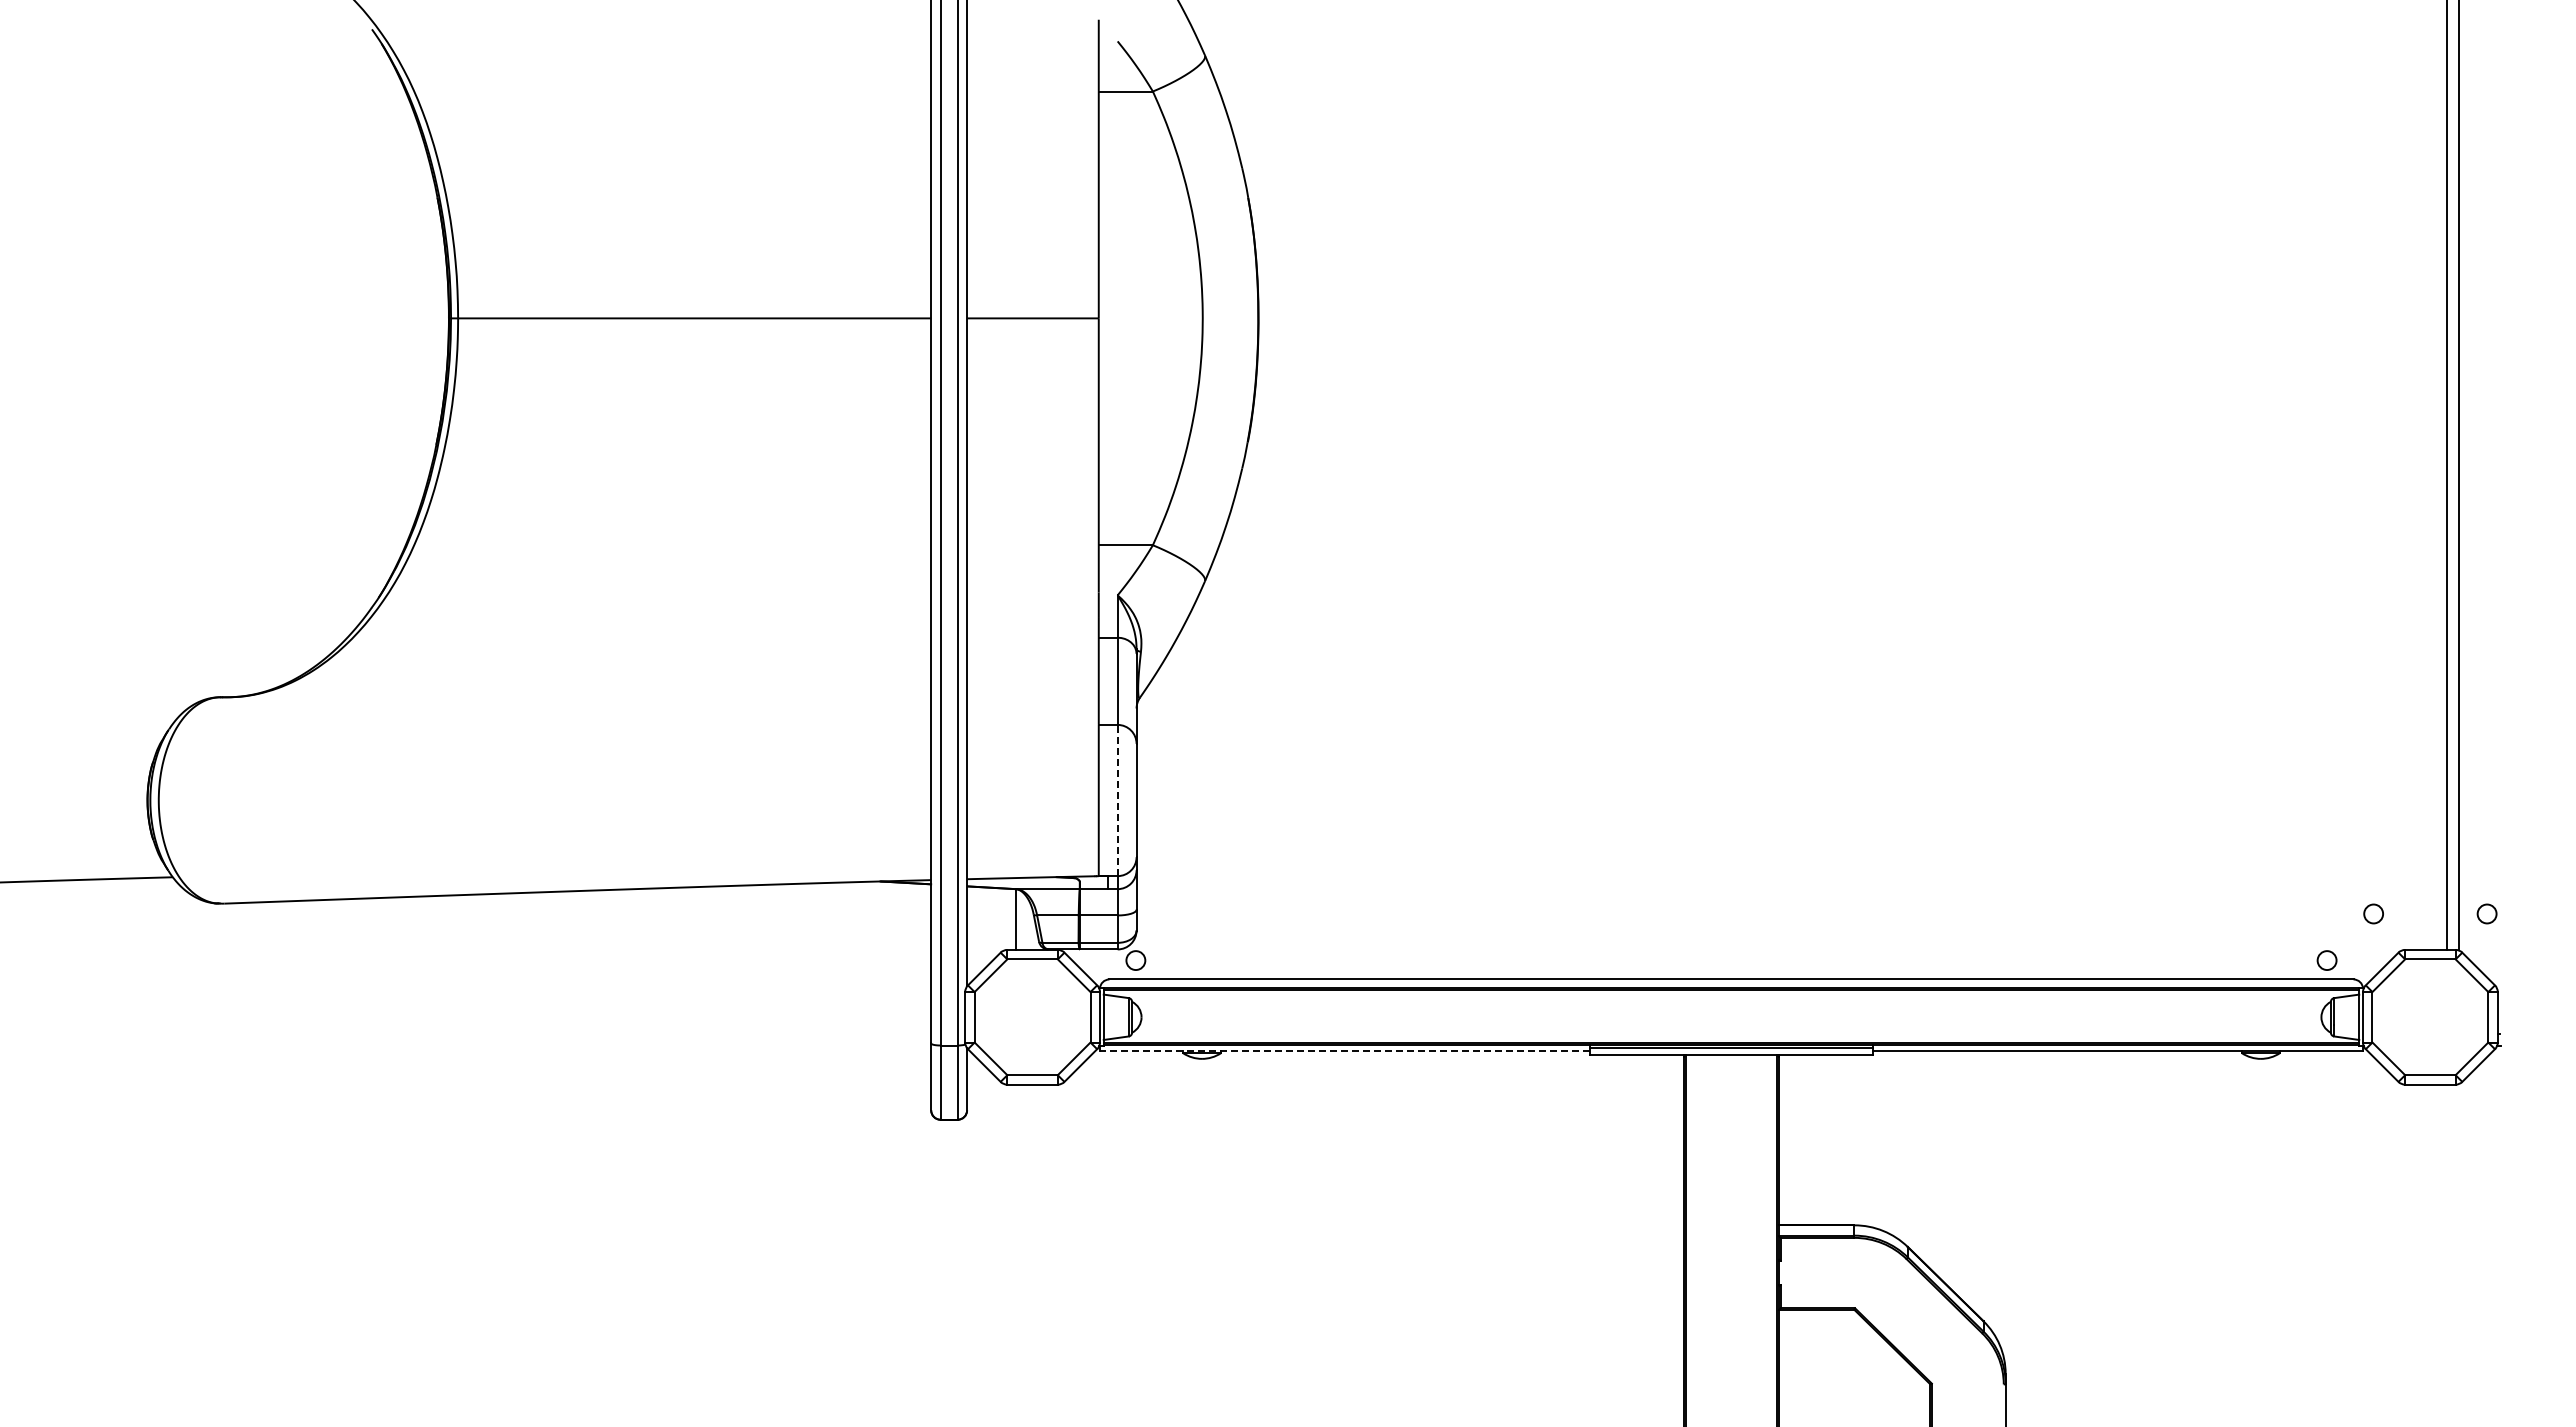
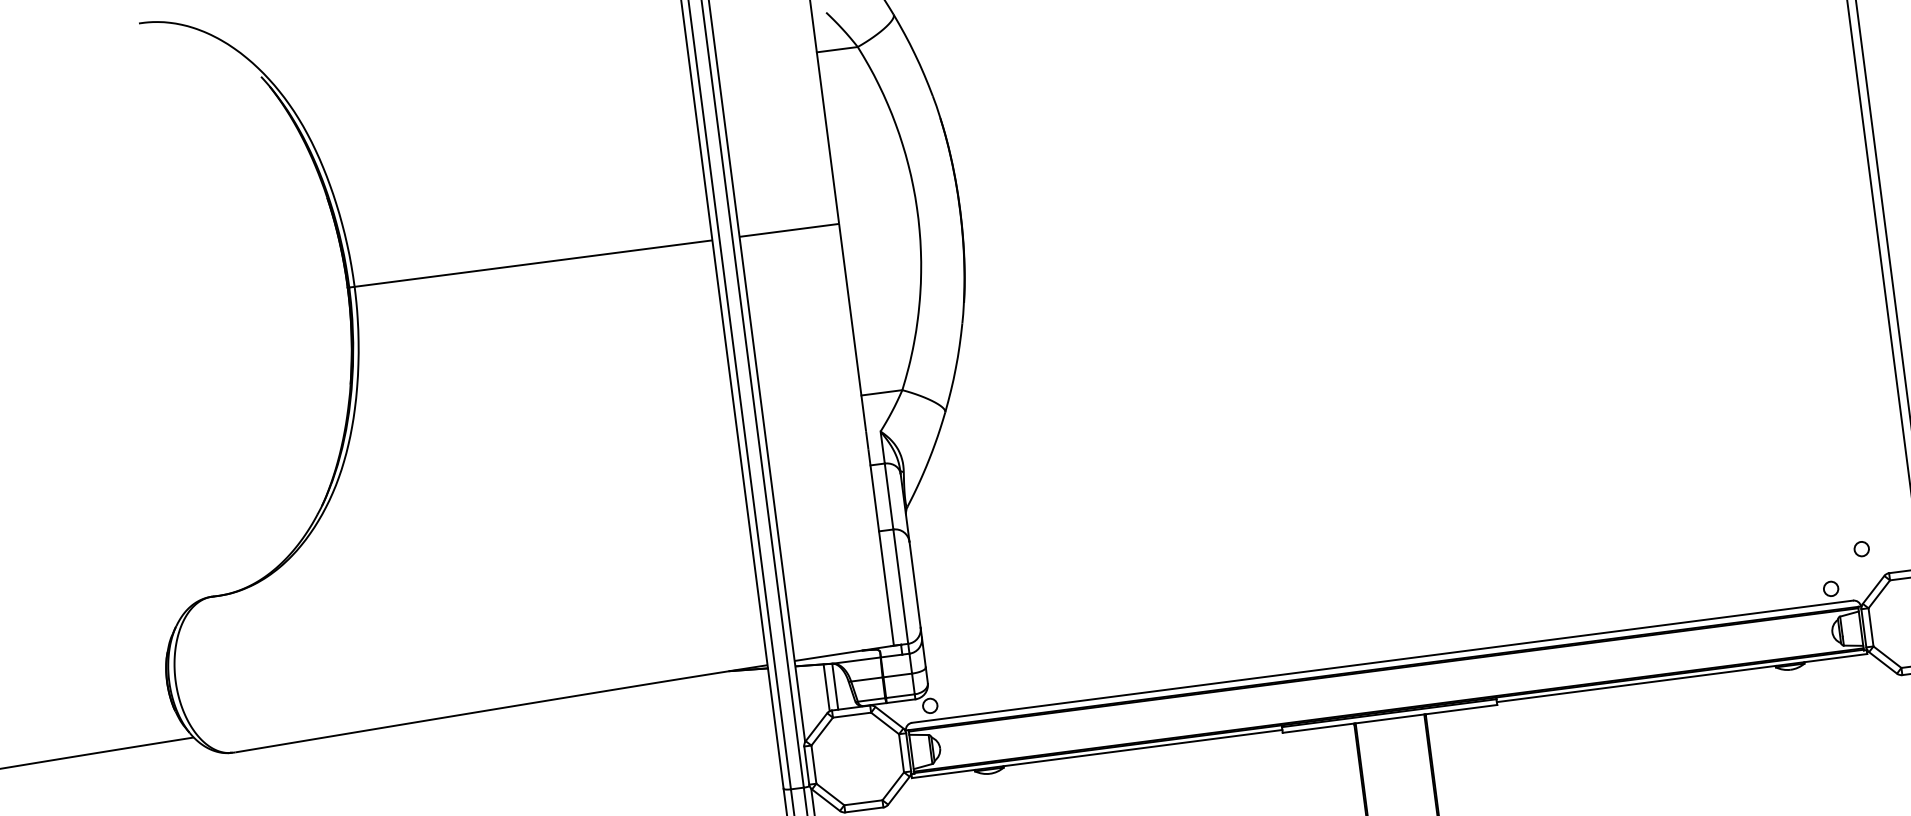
line: (1117, 800) -> (900, 586), dashed -> solid
line: (1004, 919) -> (826, 687), added
line: (1344, 1051) -> (1096, 754), dashed -> solid

